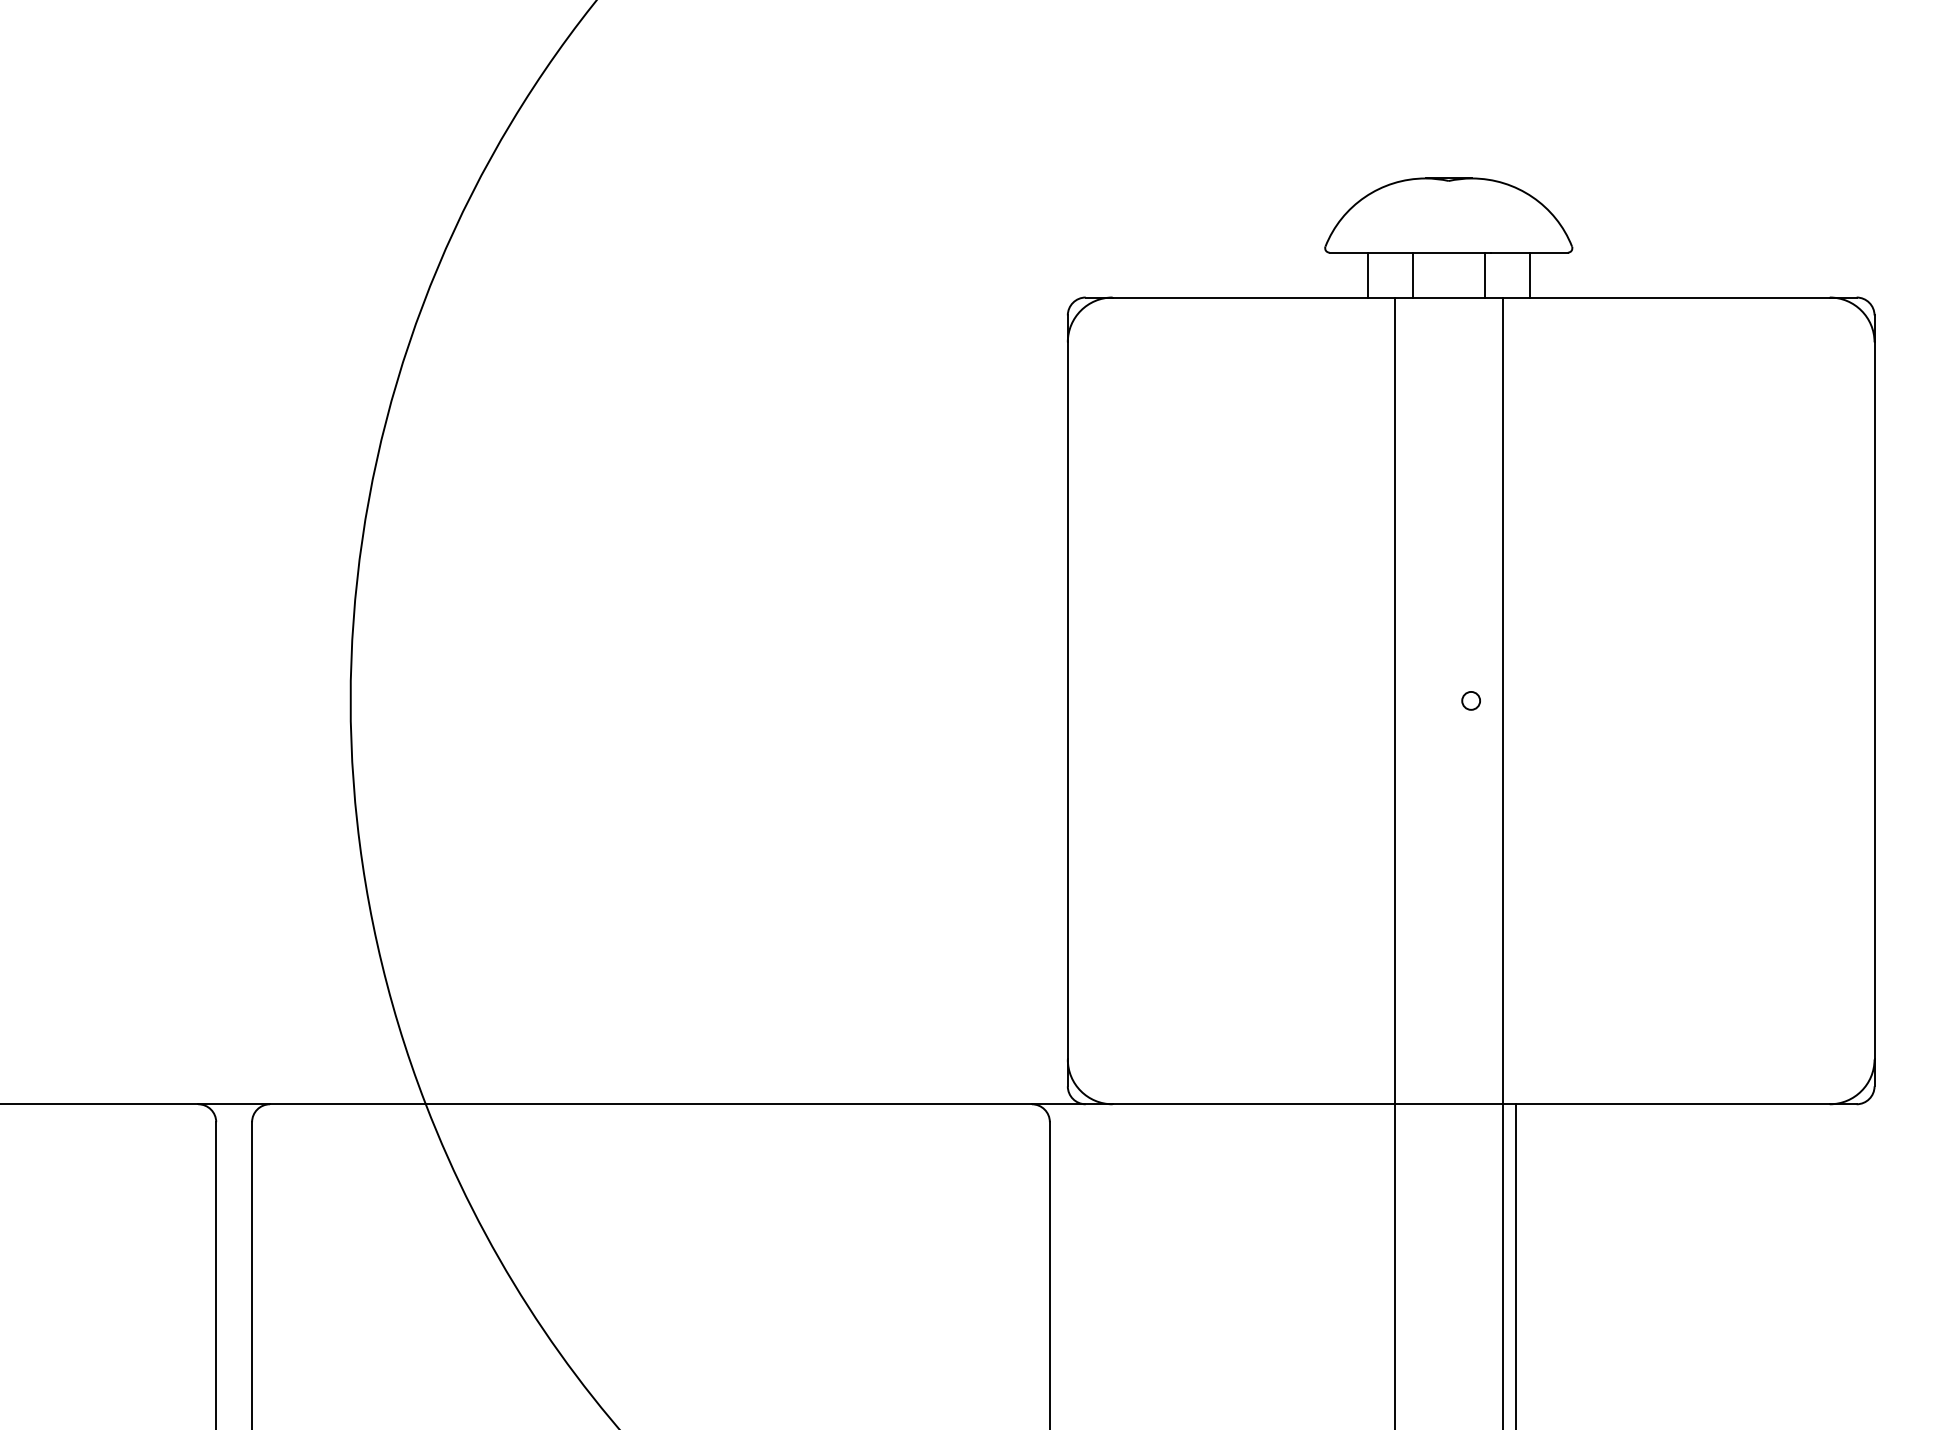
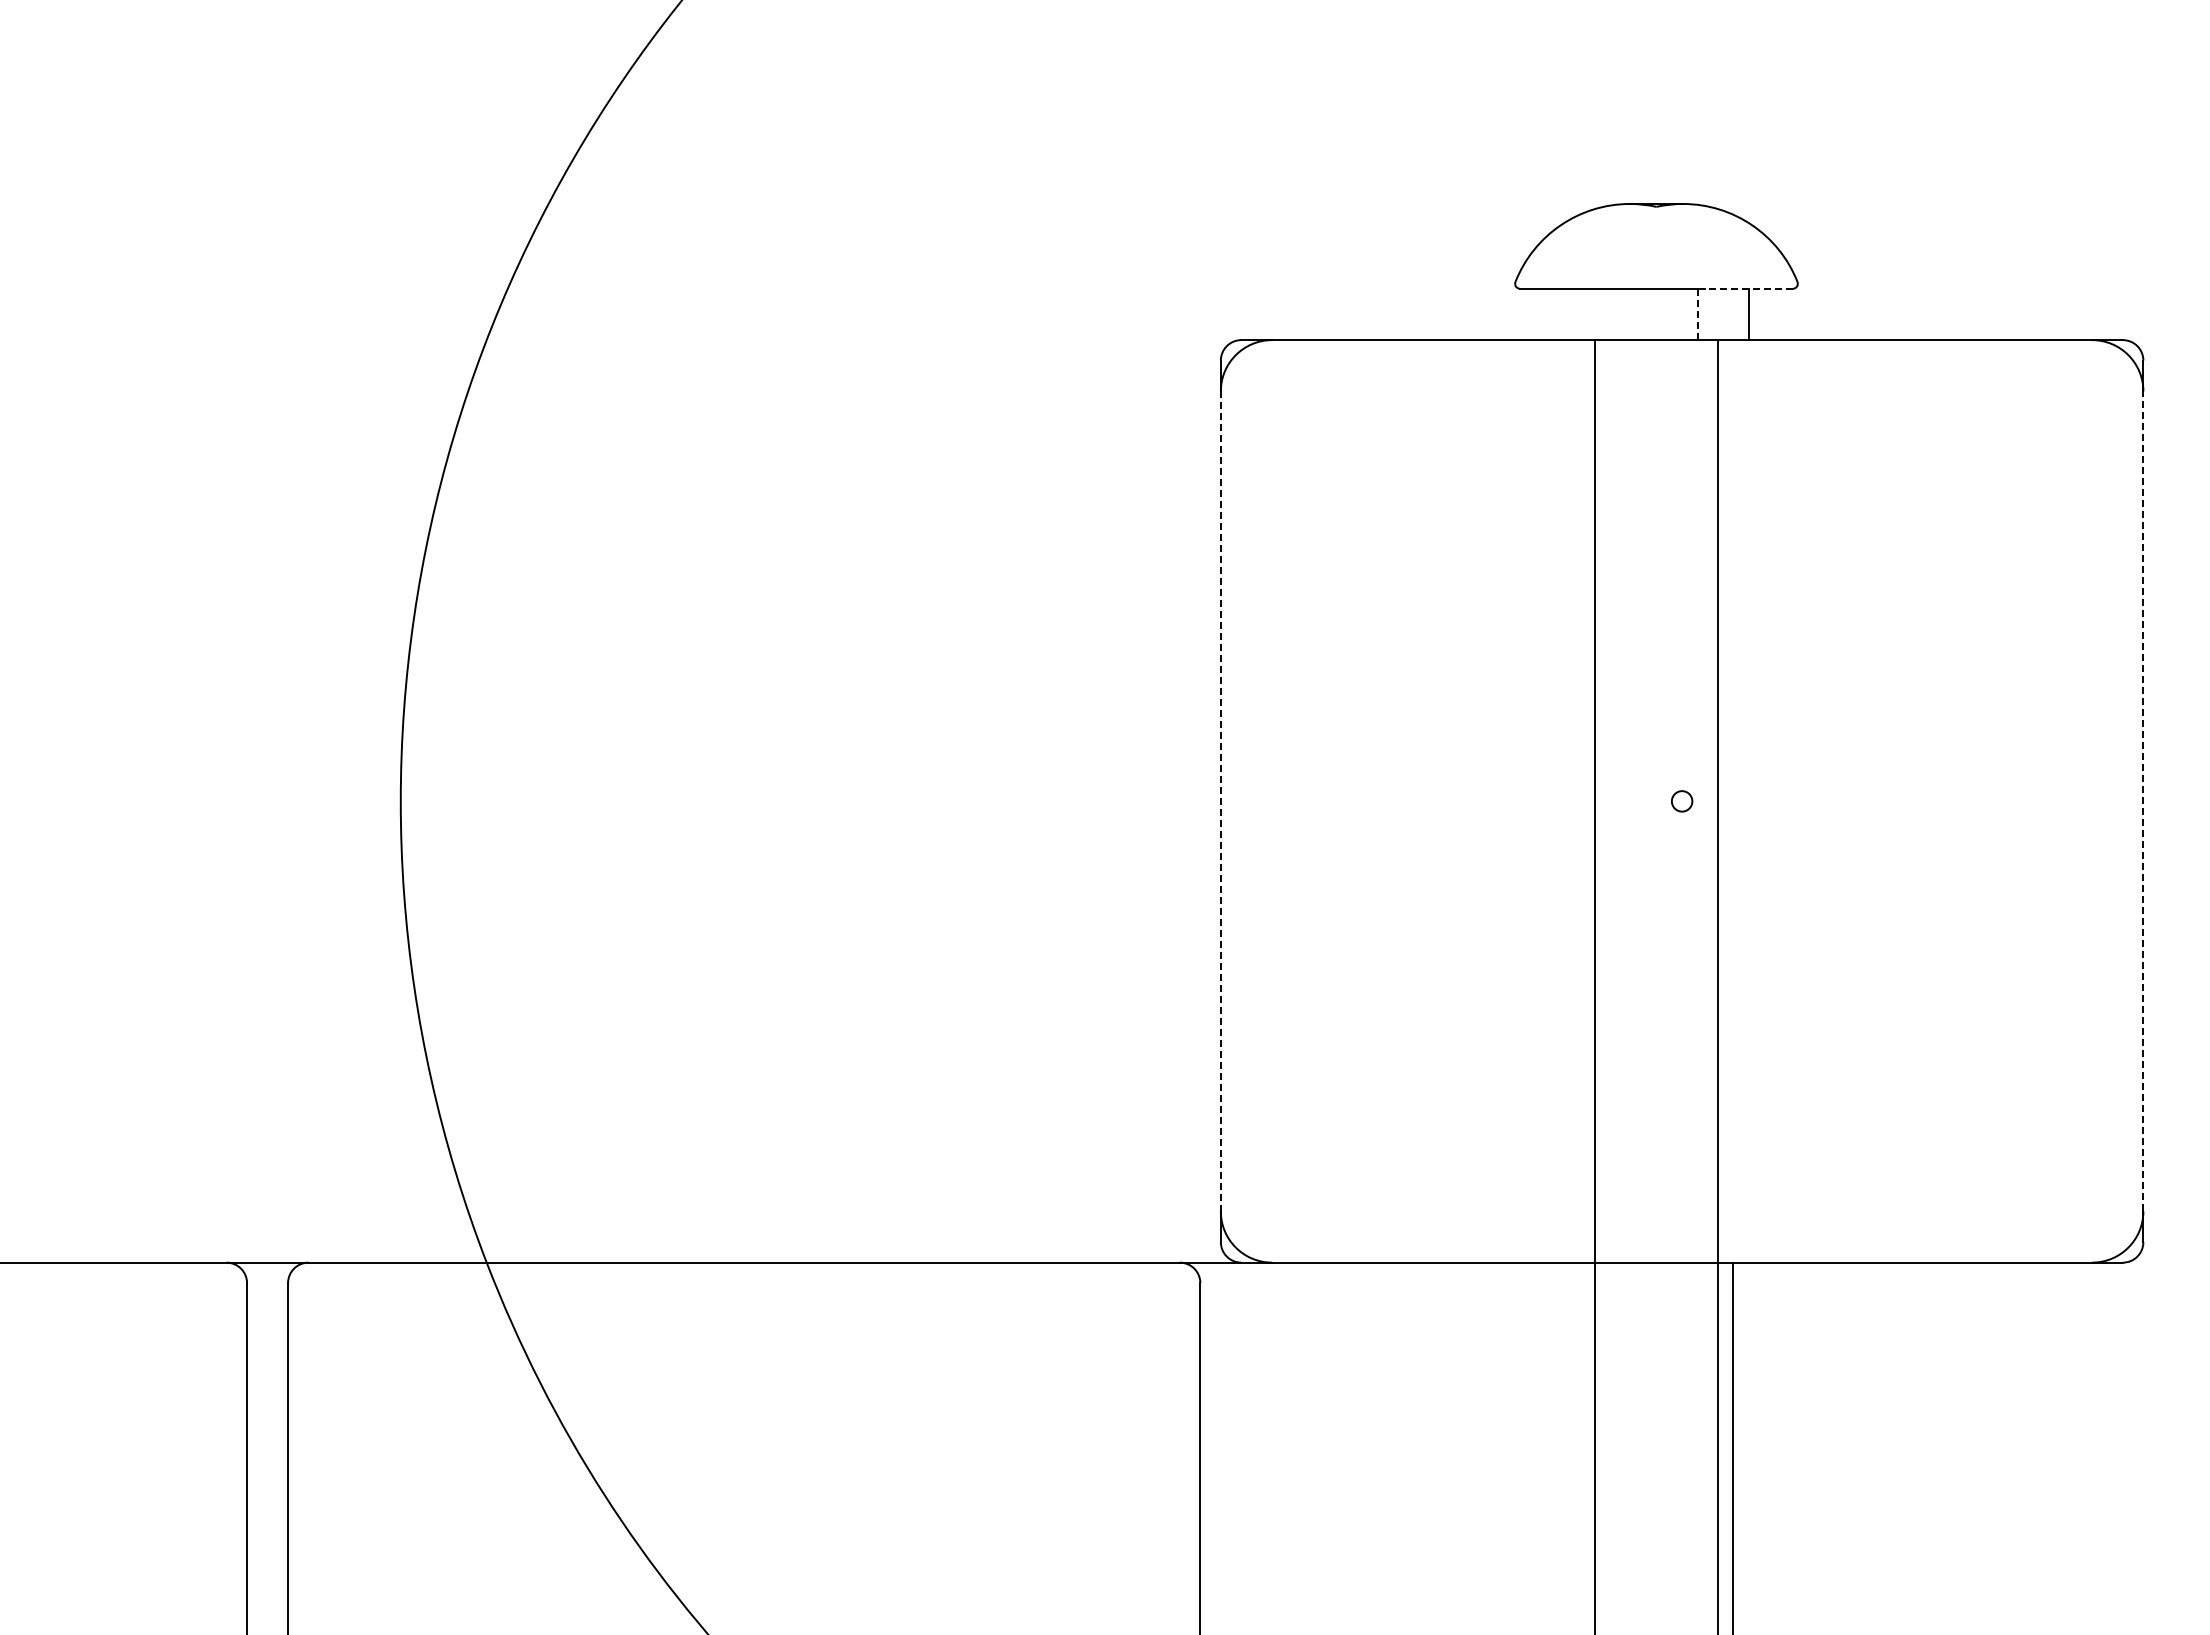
line: (1530, 252) -> (1749, 288), solid -> dashed
line: (1367, 275) -> (1563, 314), removed
line: (1412, 275) -> (1615, 314), removed
line: (1484, 275) -> (1697, 314), solid -> dashed
line: (1874, 700) -> (2143, 800), solid -> dashed
line: (1067, 701) -> (1220, 801), solid -> dashed

